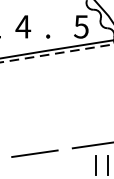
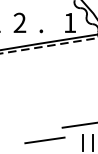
text: (22, 26) -> (19, 22), 4 -> 2
text: (80, 27) -> (69, 23), 5 -> 1
line: (34, 153) -> (44, 140), moved

